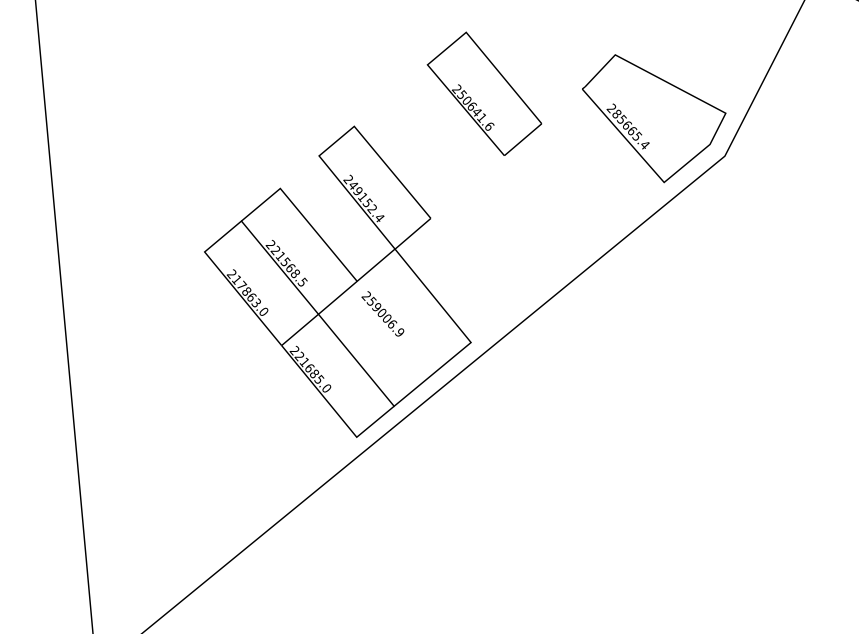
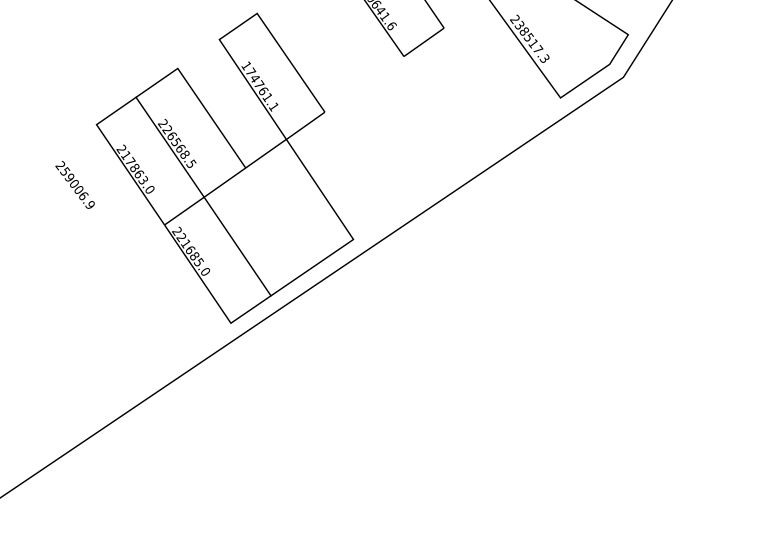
text: (630, 129) -> (531, 42), 285665.4 -> 238517.3
text: (363, 198) -> (259, 86), 249152.4 -> 174761.1
text: (280, 256) -> (171, 136), 221568.5 -> 226568.5
text: (382, 313) -> (74, 184), moved

